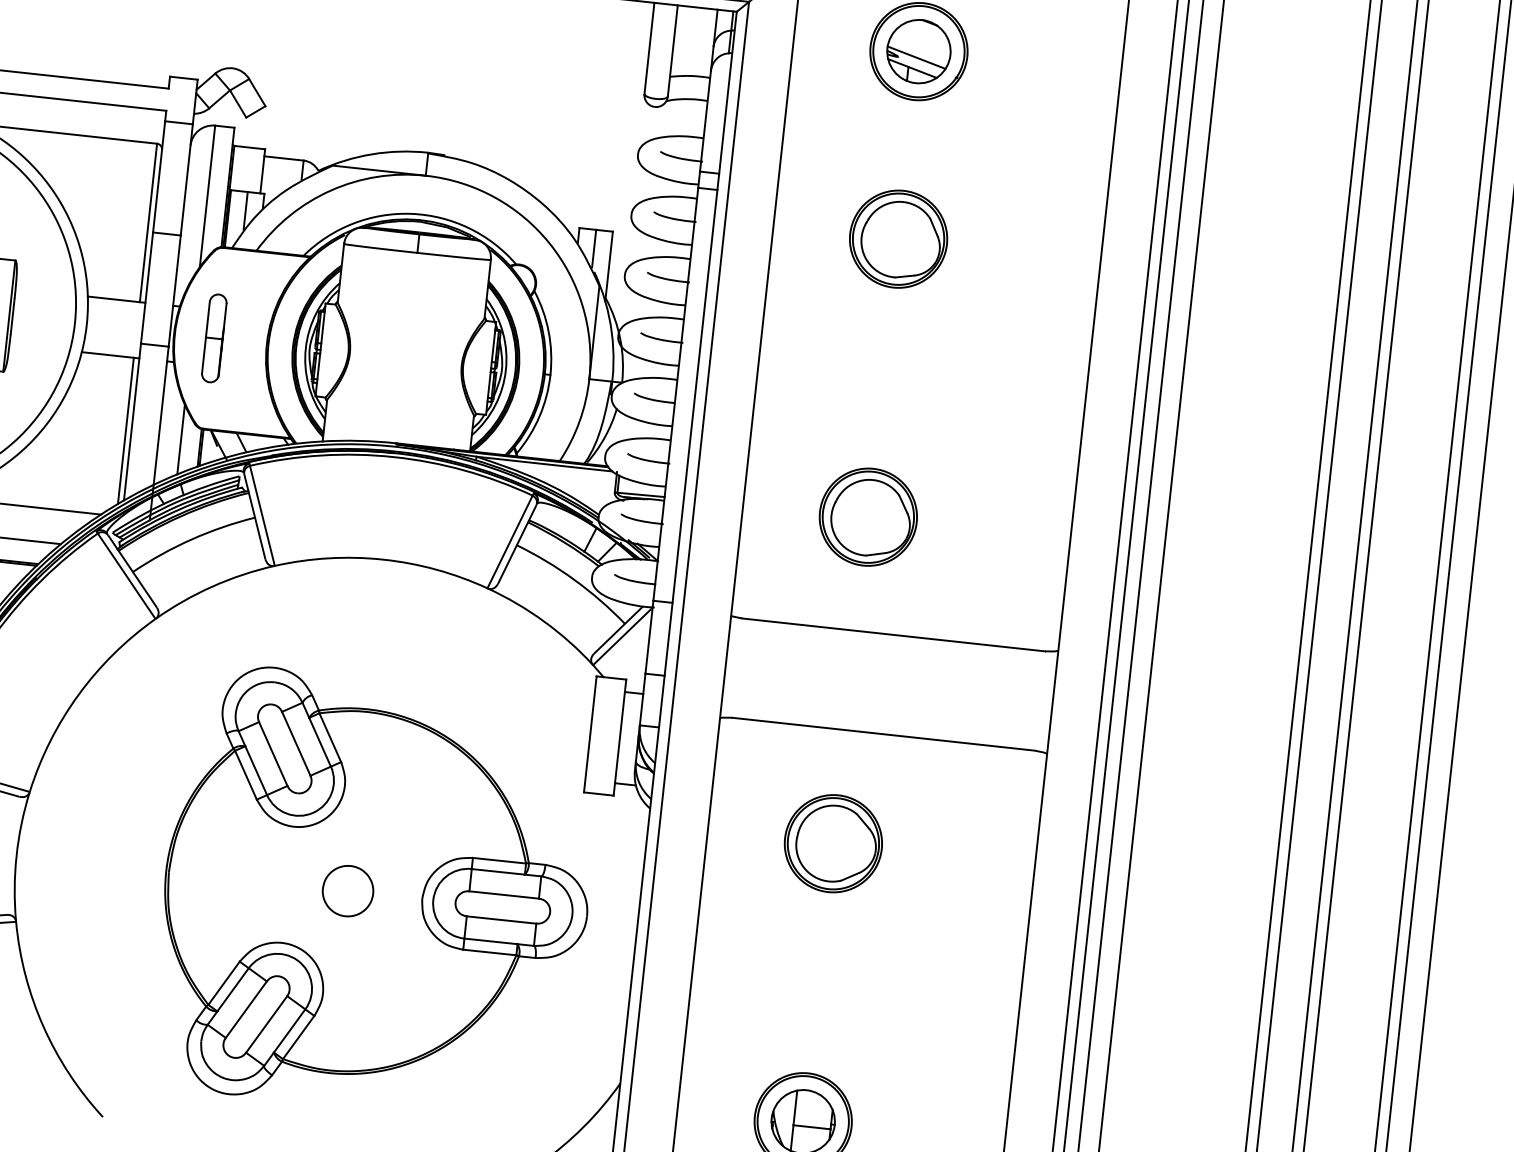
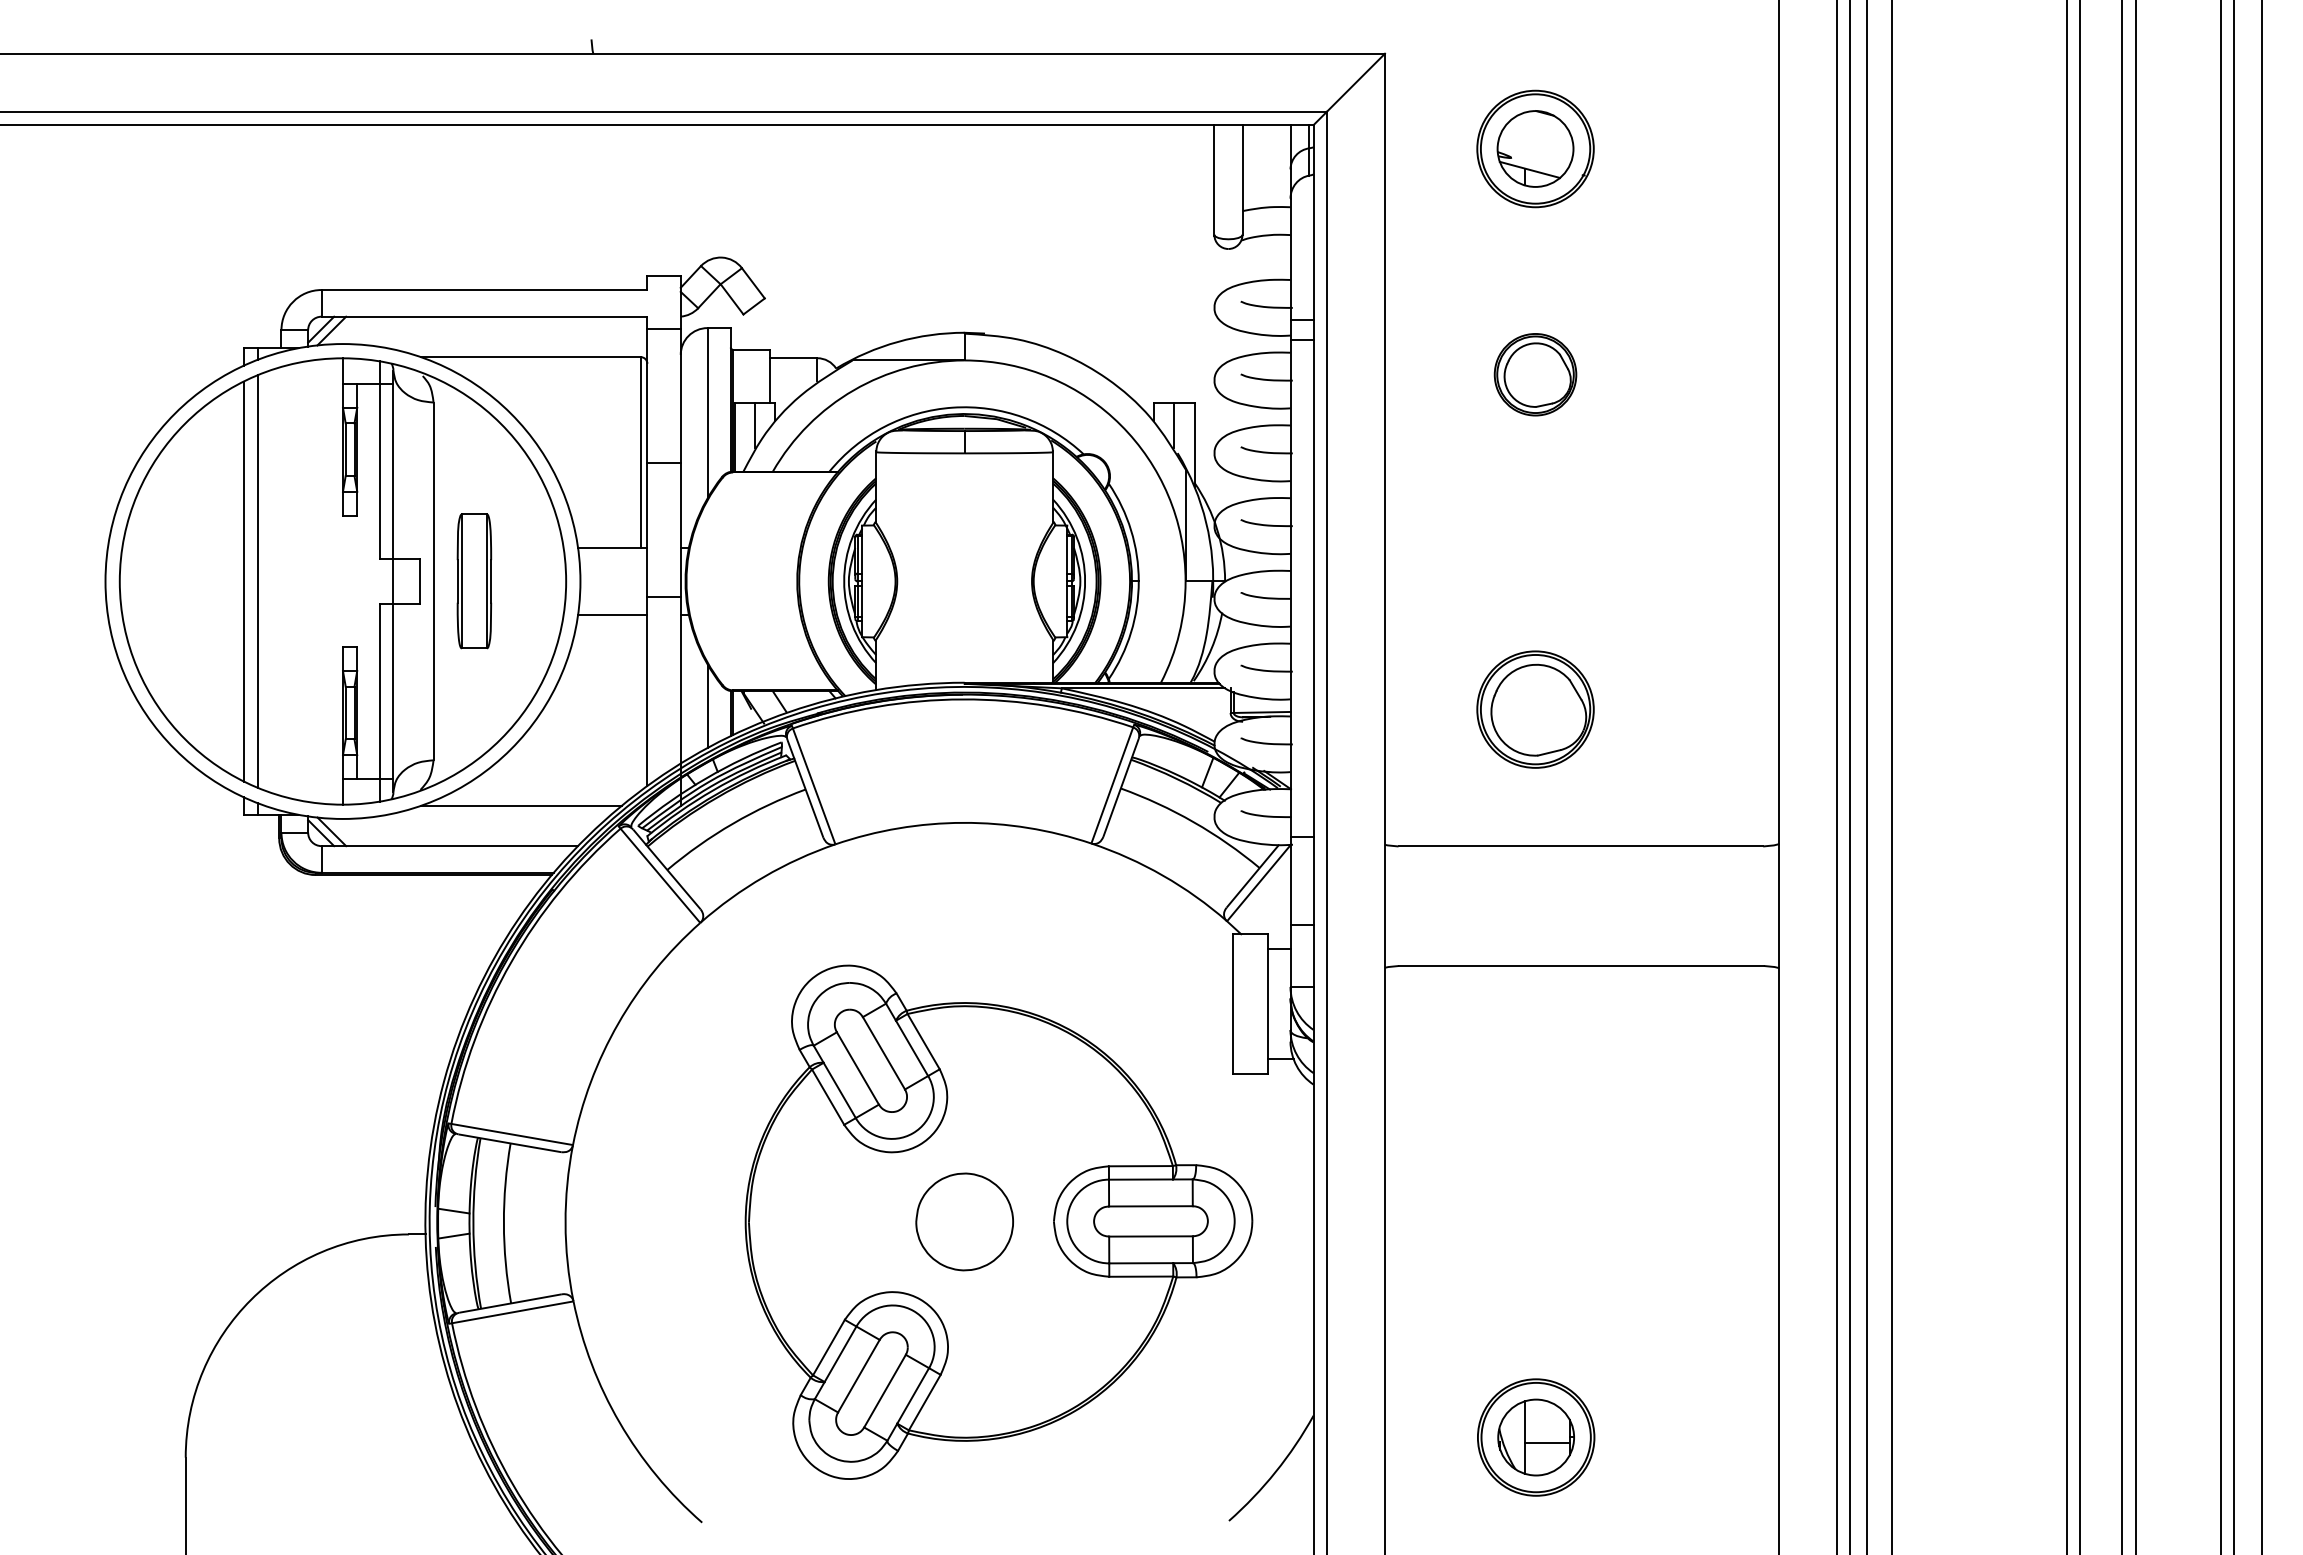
line: (916, 57) -> (1533, 156), removed
part: (898, 238) -> (1535, 374), size x0.7
part: (213, 338) -> (733, 581), removed
line: (125, 430) -> (640, 702), removed
part: (833, 843) -> (1536, 1102), removed
part: (347, 890) -> (964, 1221), size x1.6

